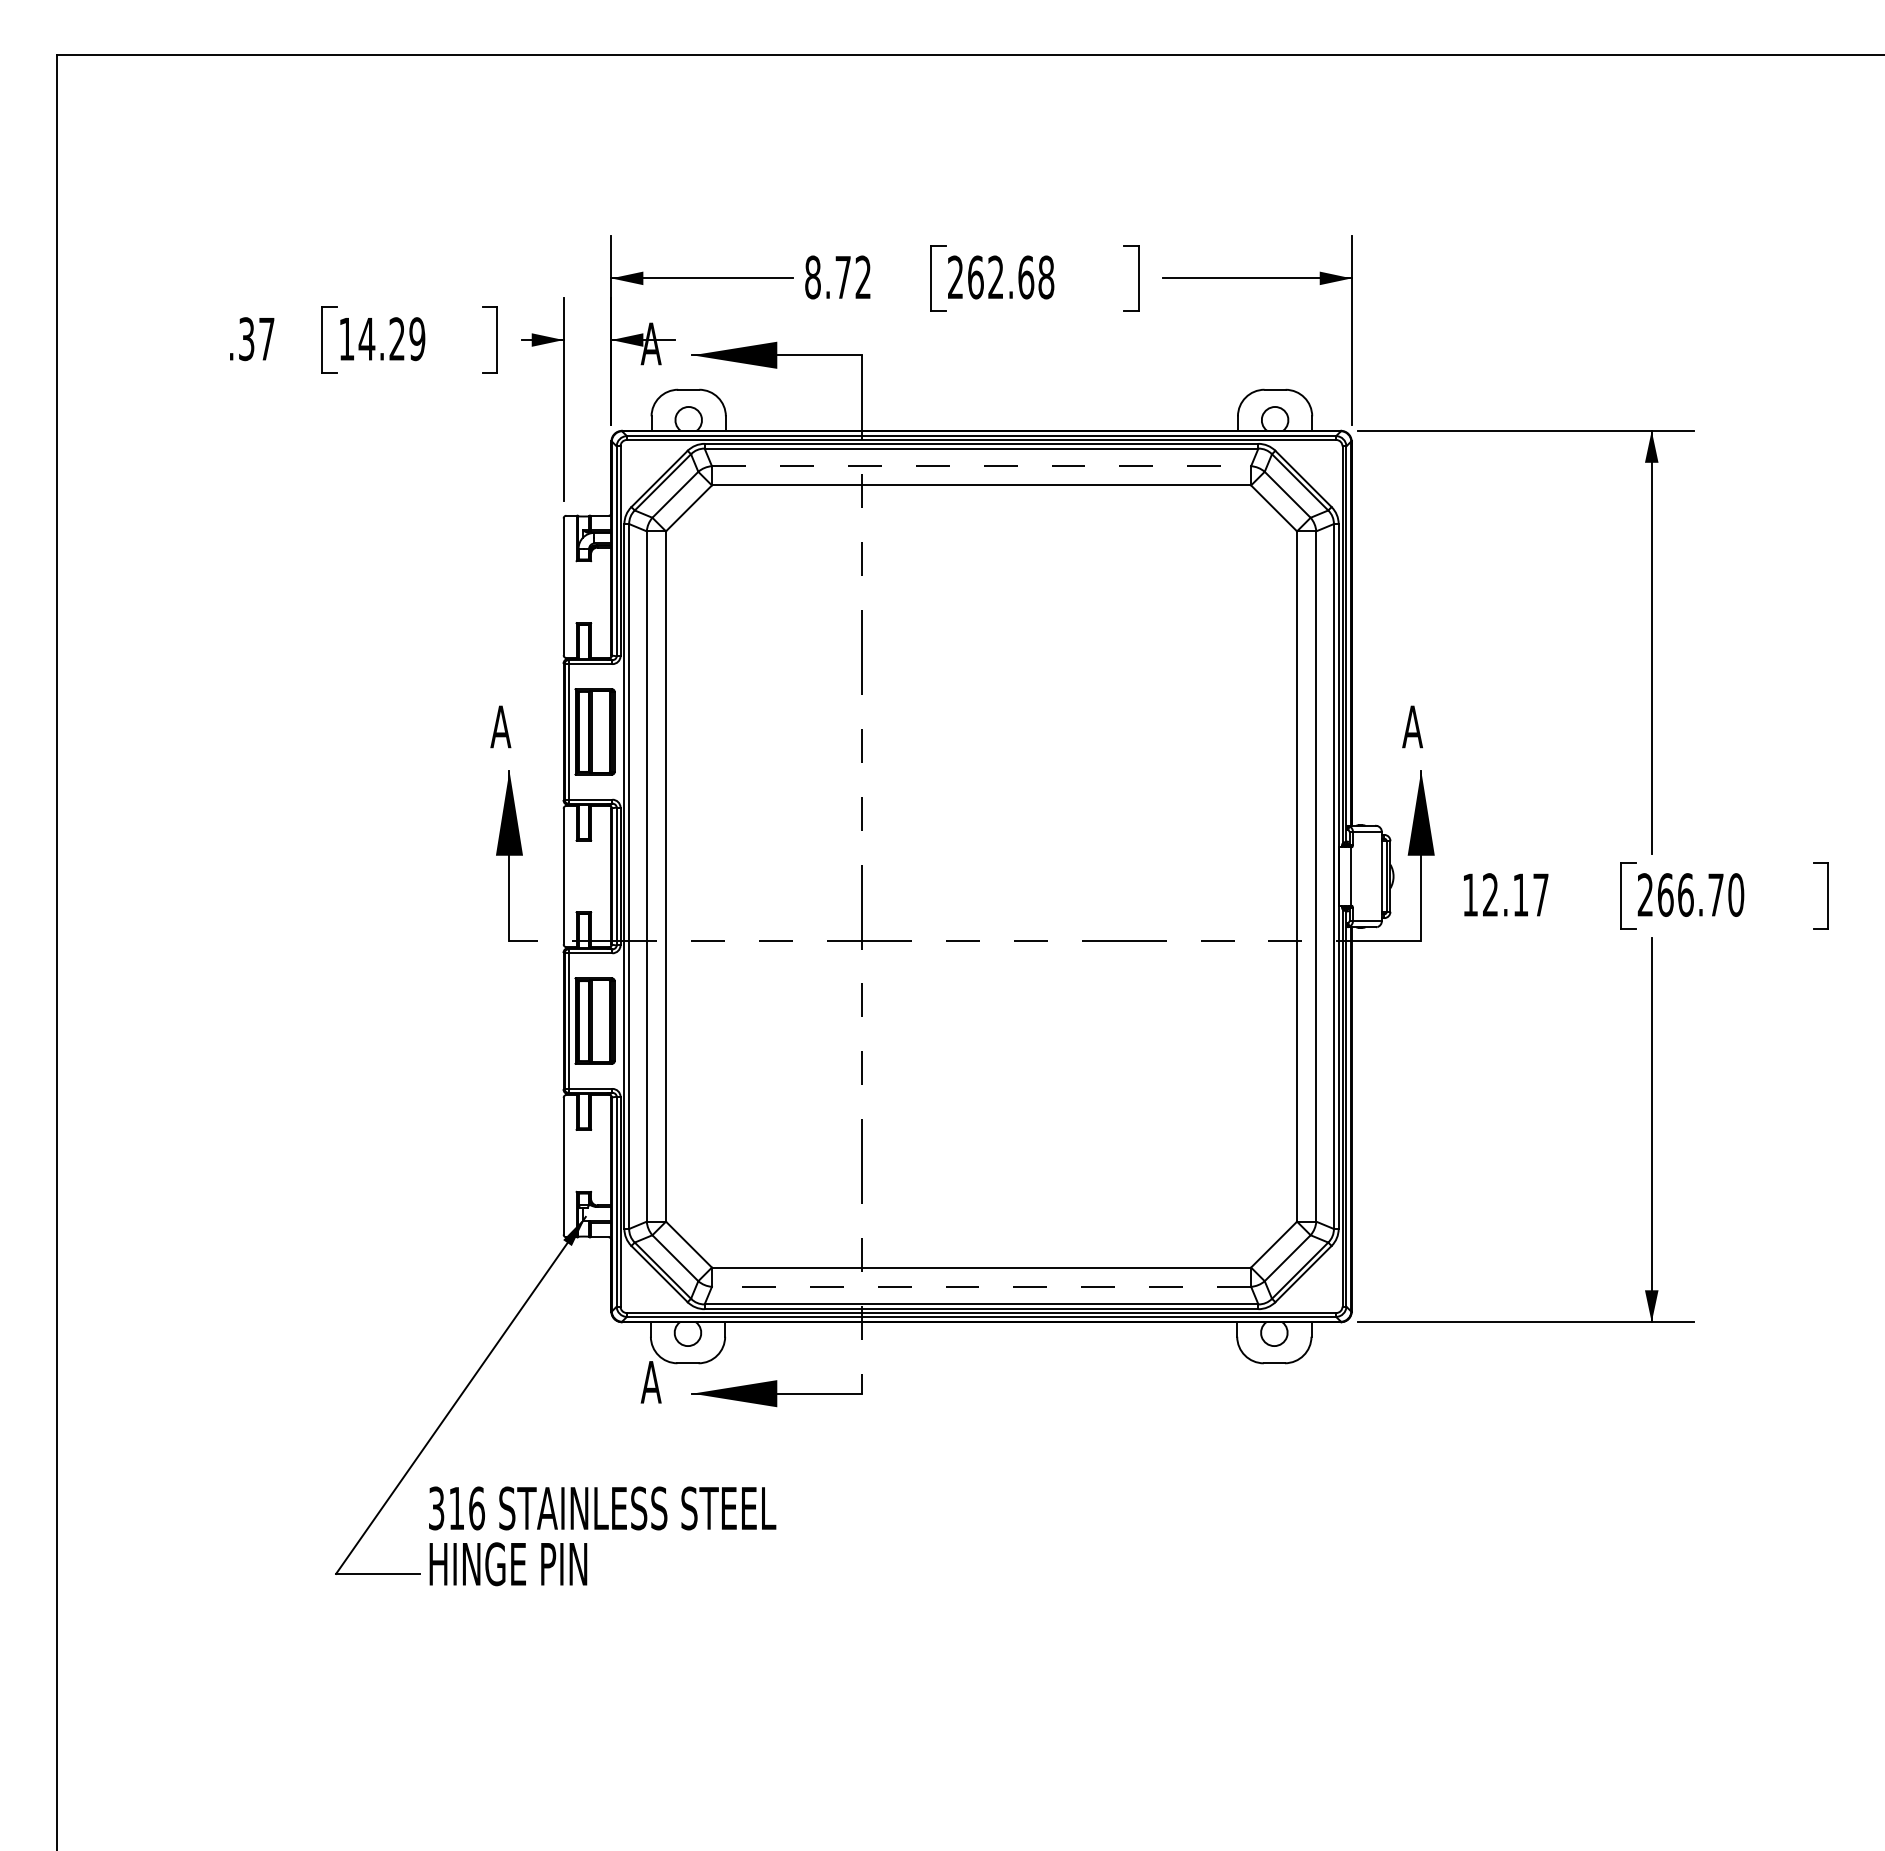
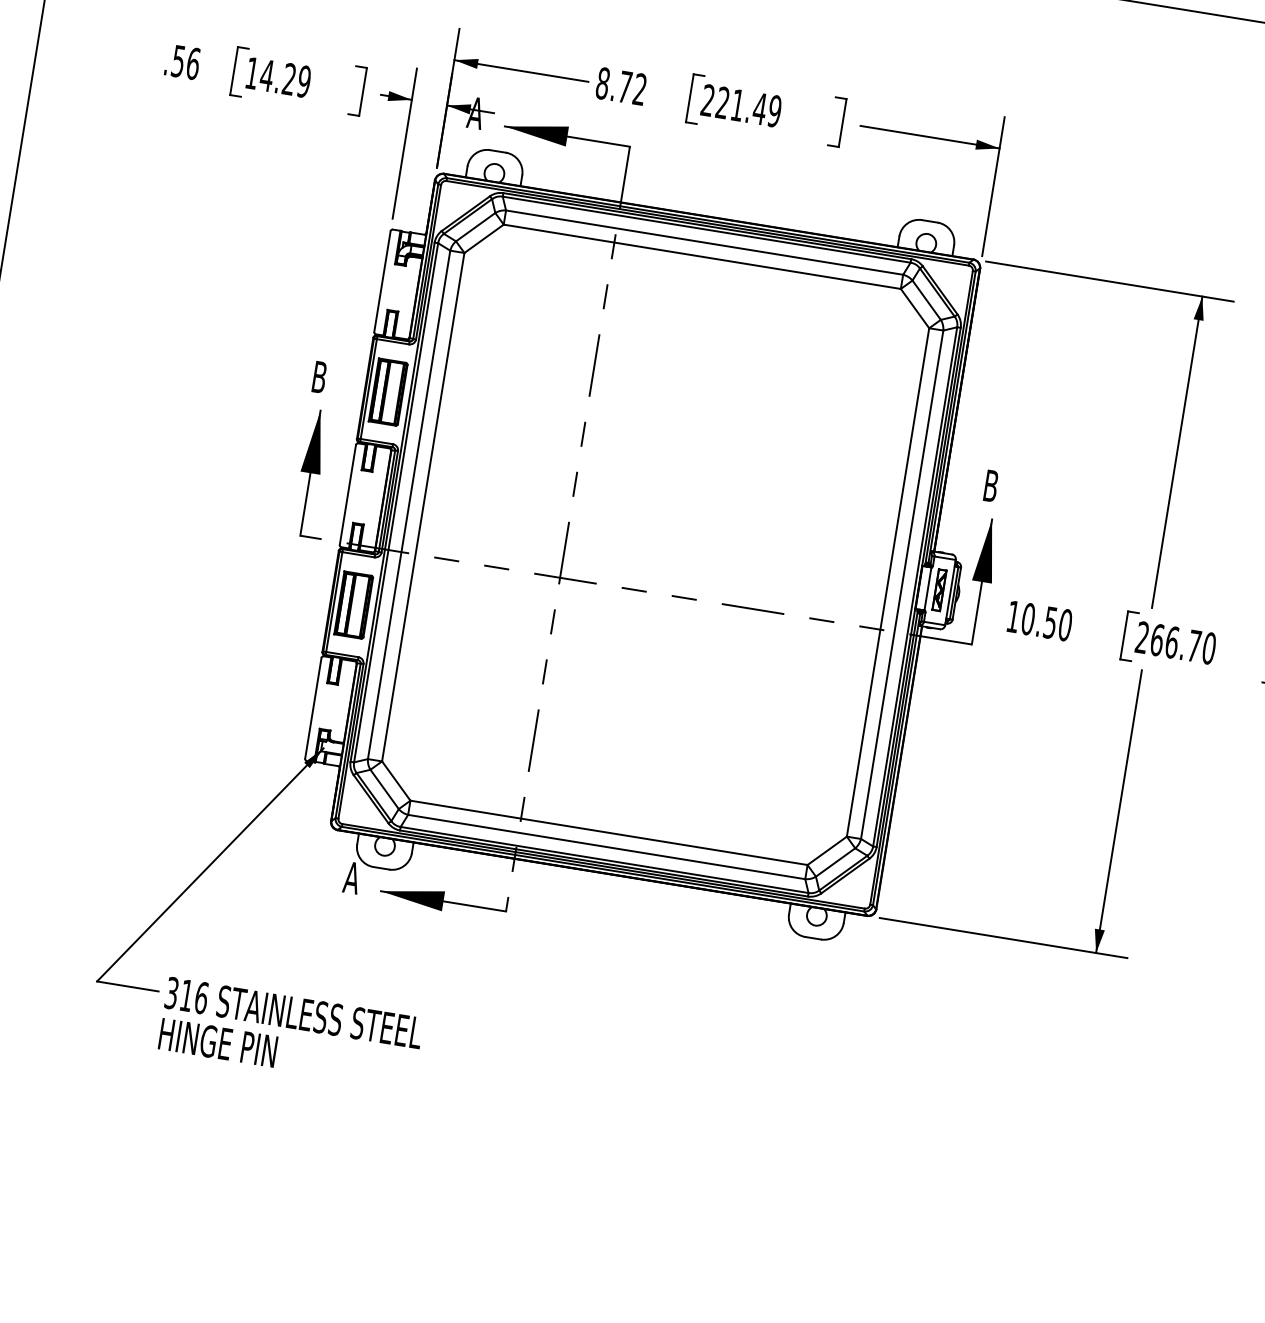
text: (1011, 277) -> (749, 107), 262.68 -> 221.49
text: (256, 339) -> (185, 62), .37 -> .56
line: (981, 466) -> (704, 242), dashed -> solid
text: (500, 726) -> (319, 376), A -> B
text: (1412, 726) -> (990, 485), A -> B
part: (1366, 875) -> (939, 590), added
text: (1515, 894) -> (1046, 621), 12.17 -> 10.50
line: (981, 1286) -> (606, 846), dashed -> solid
text: (602, 1536) -> (290, 1033), moved

